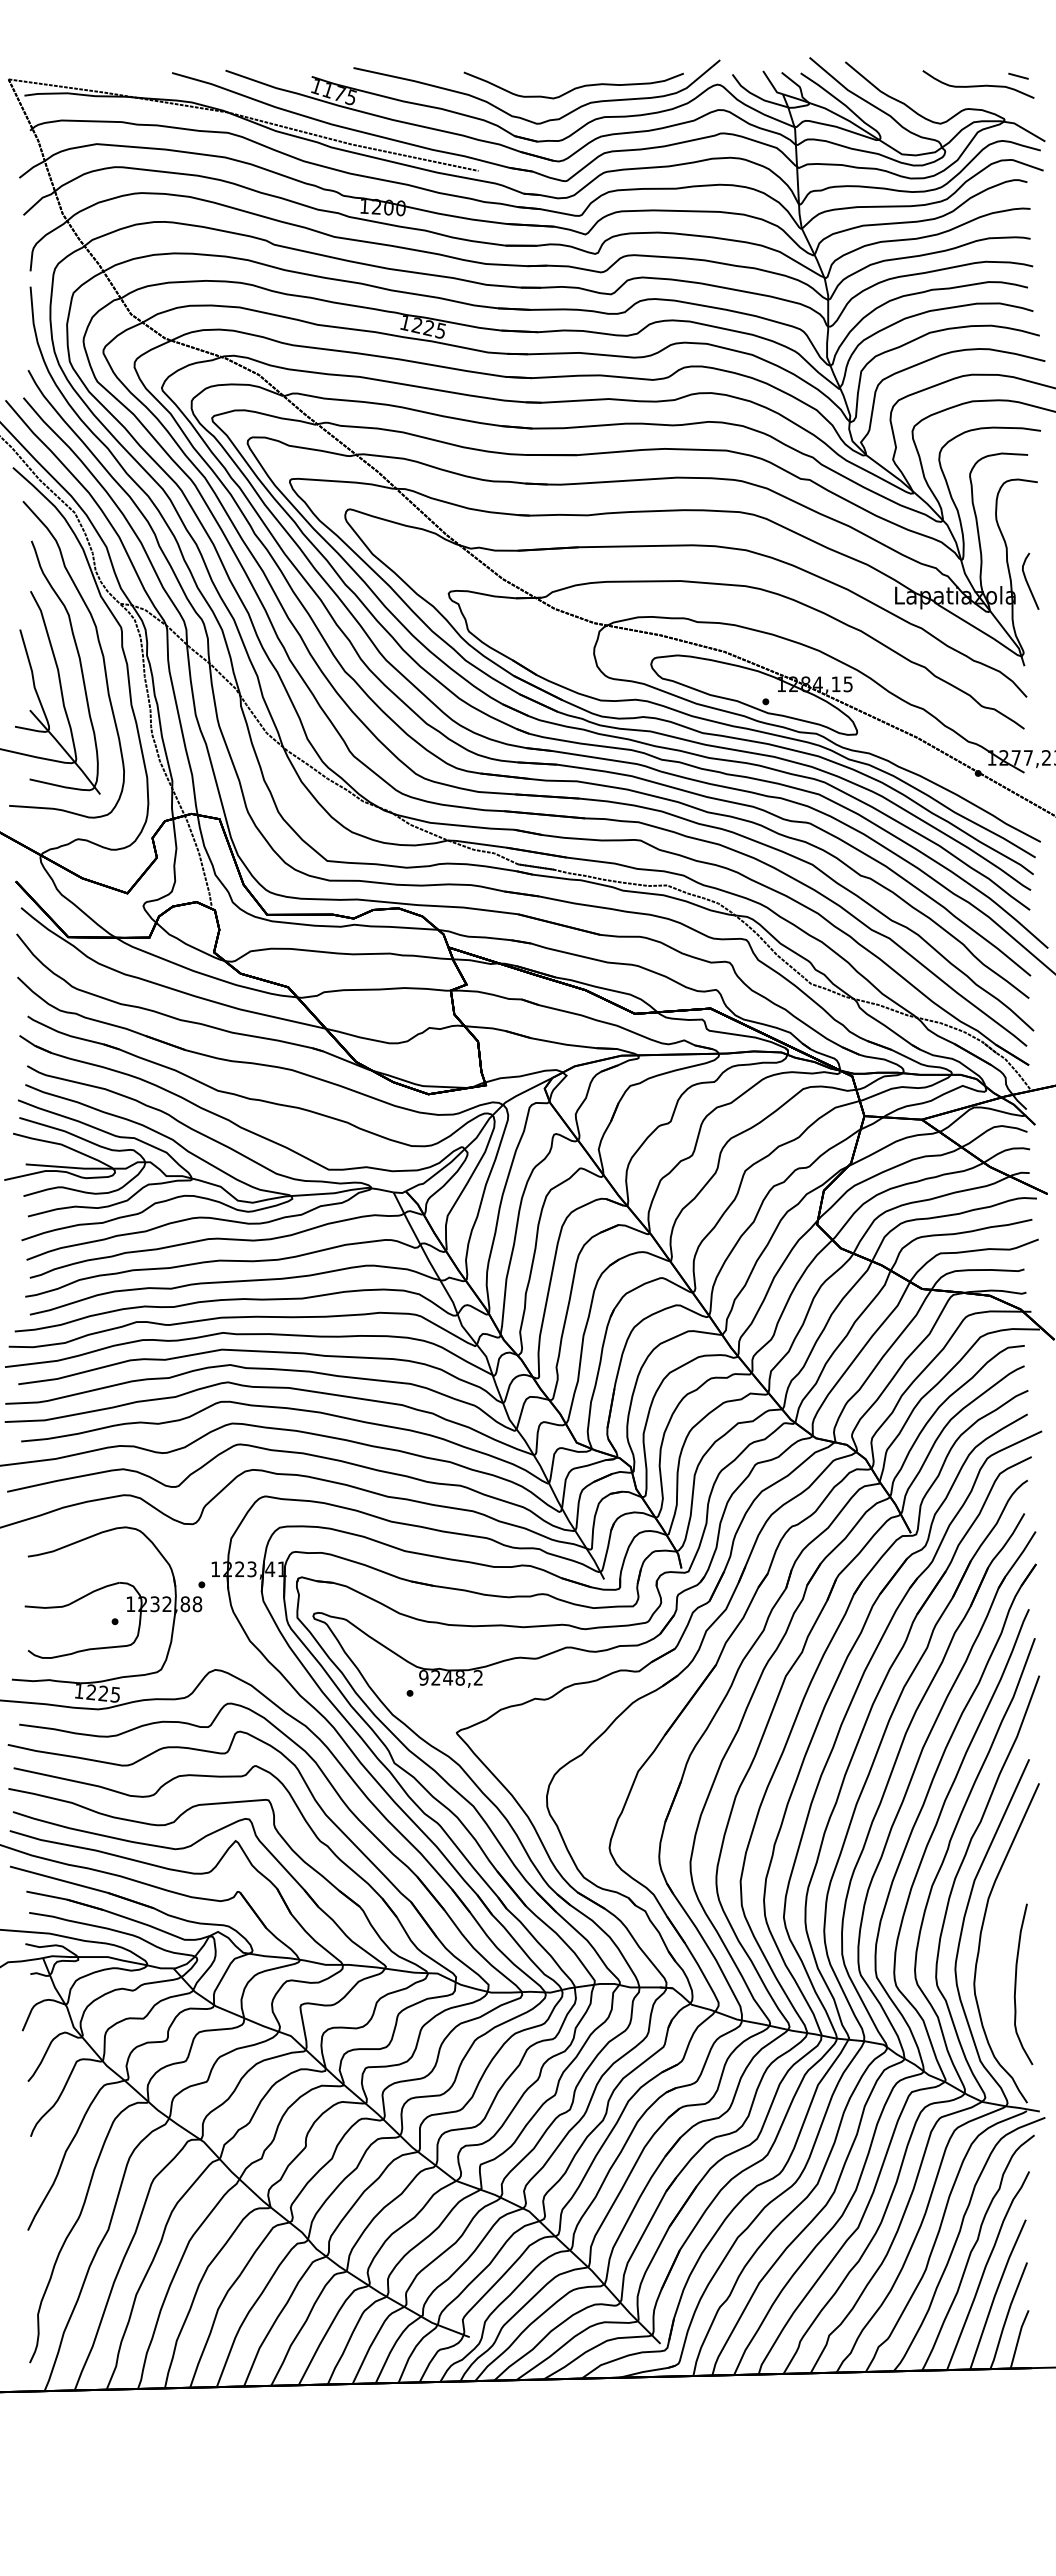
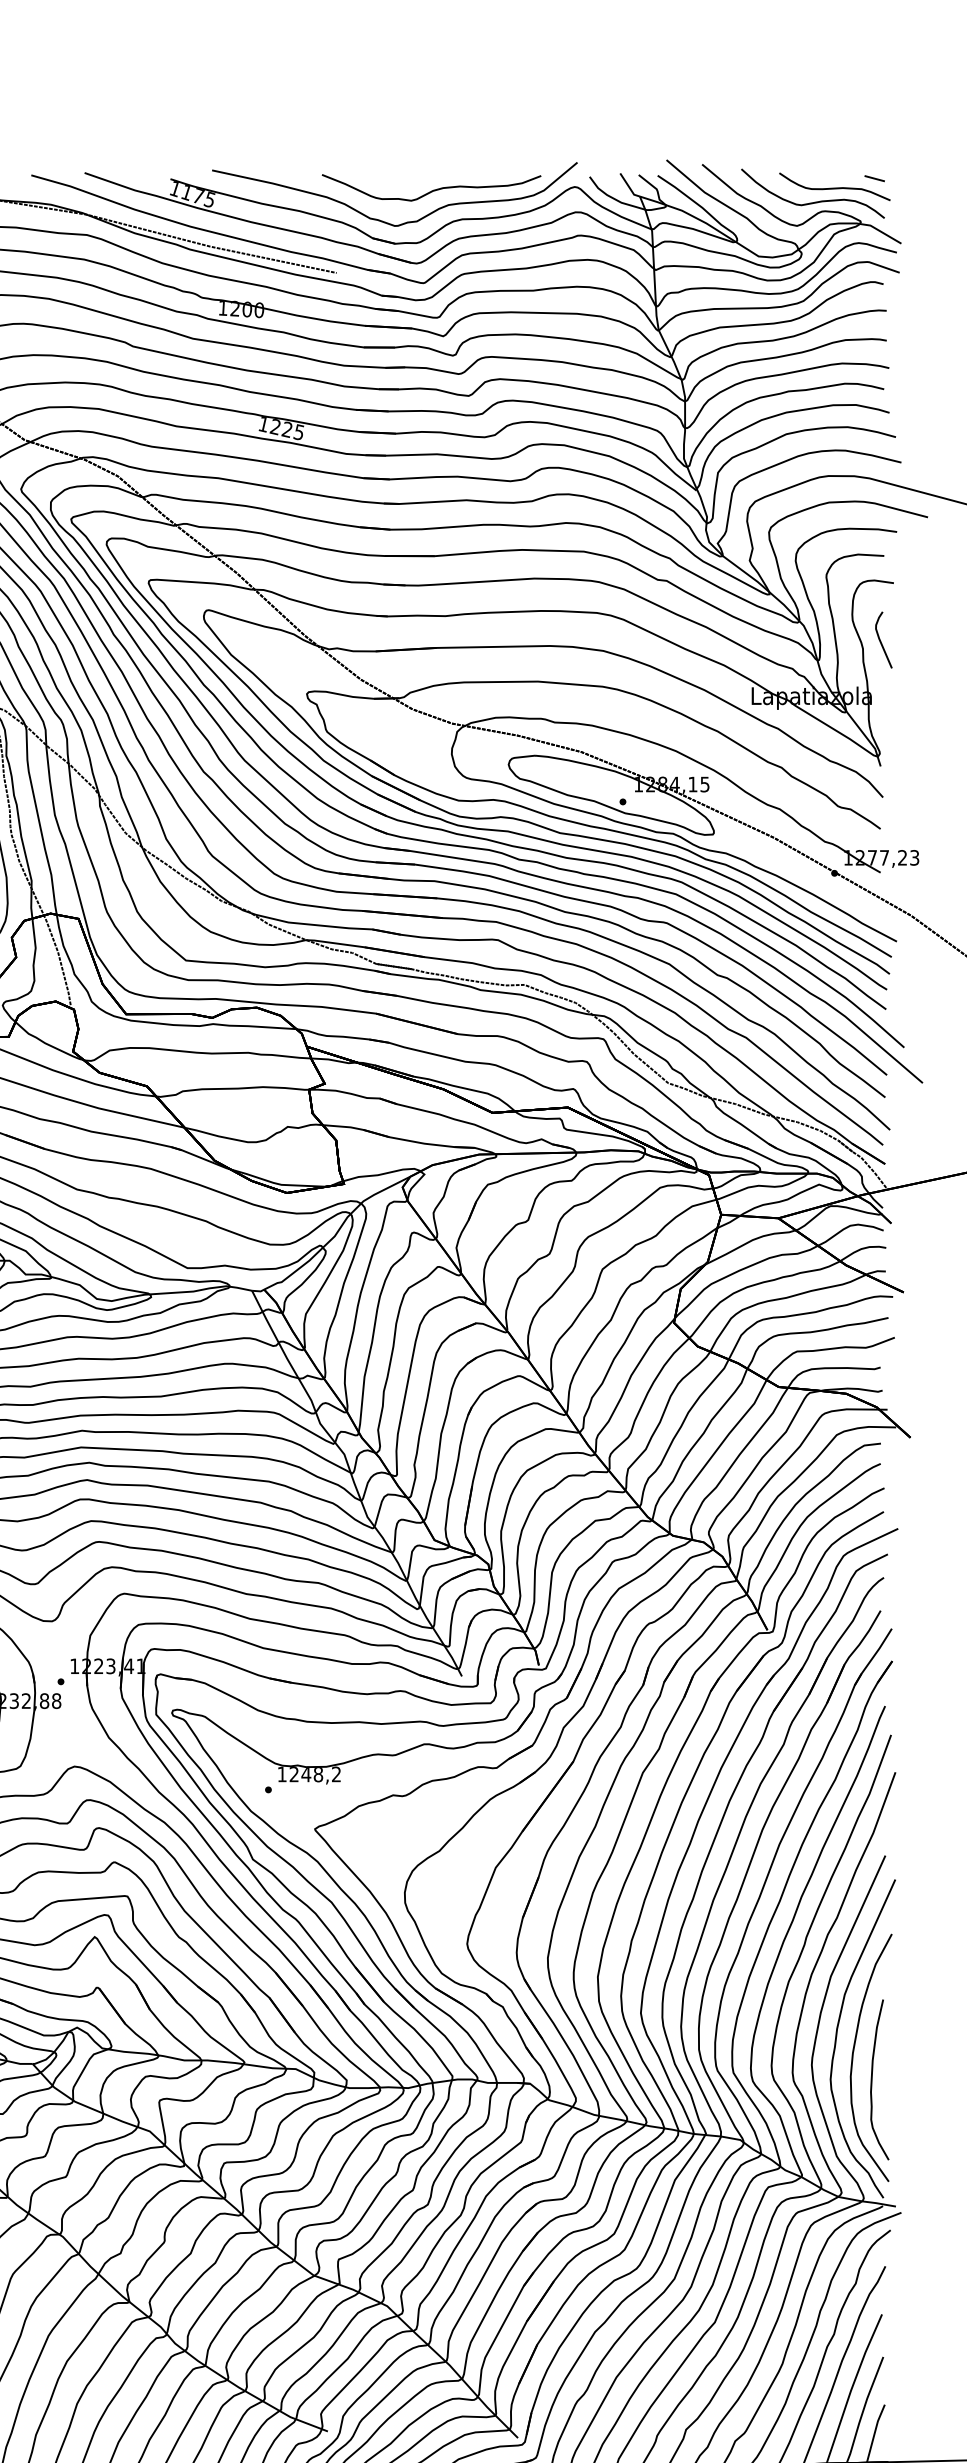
curve: (956, 99) -> (812, 201), added
curve: (1028, 582) -> (881, 641), moved
text: (423, 1677) -> (281, 1774), 9248,2 -> 1248,2
curve: (997, 1961) -> (853, 2057), added

